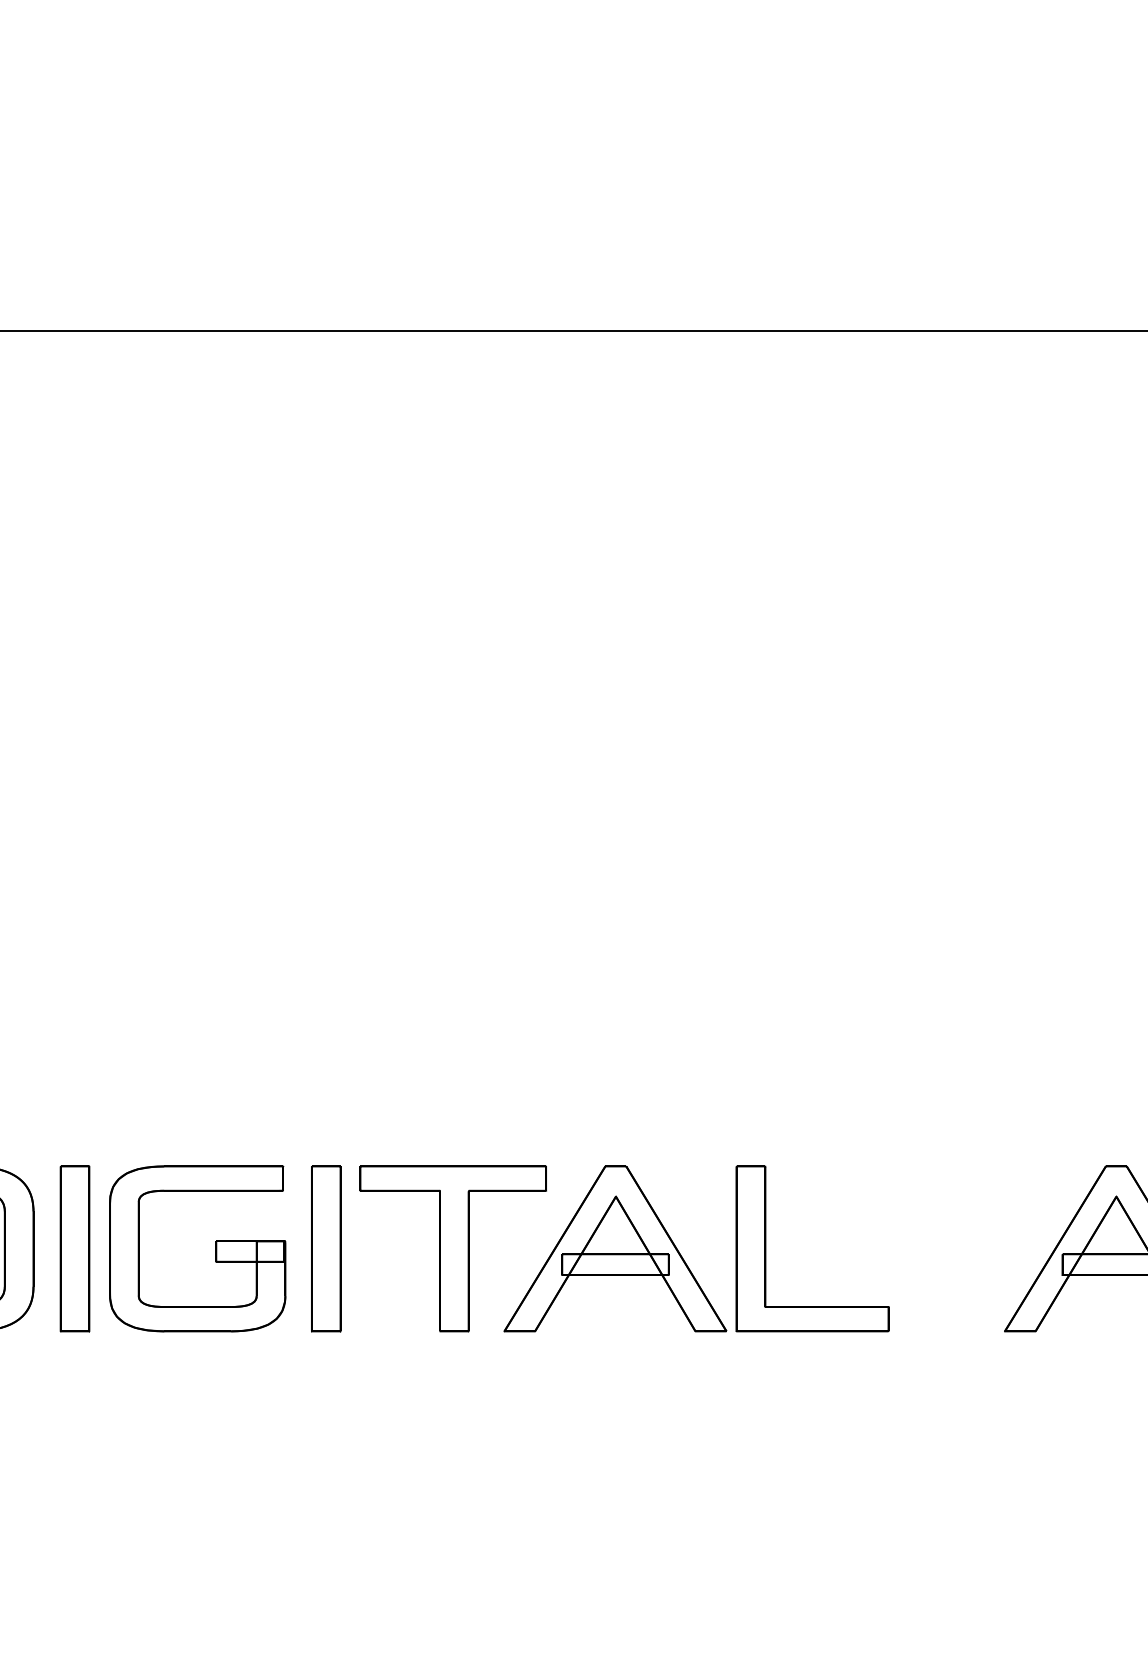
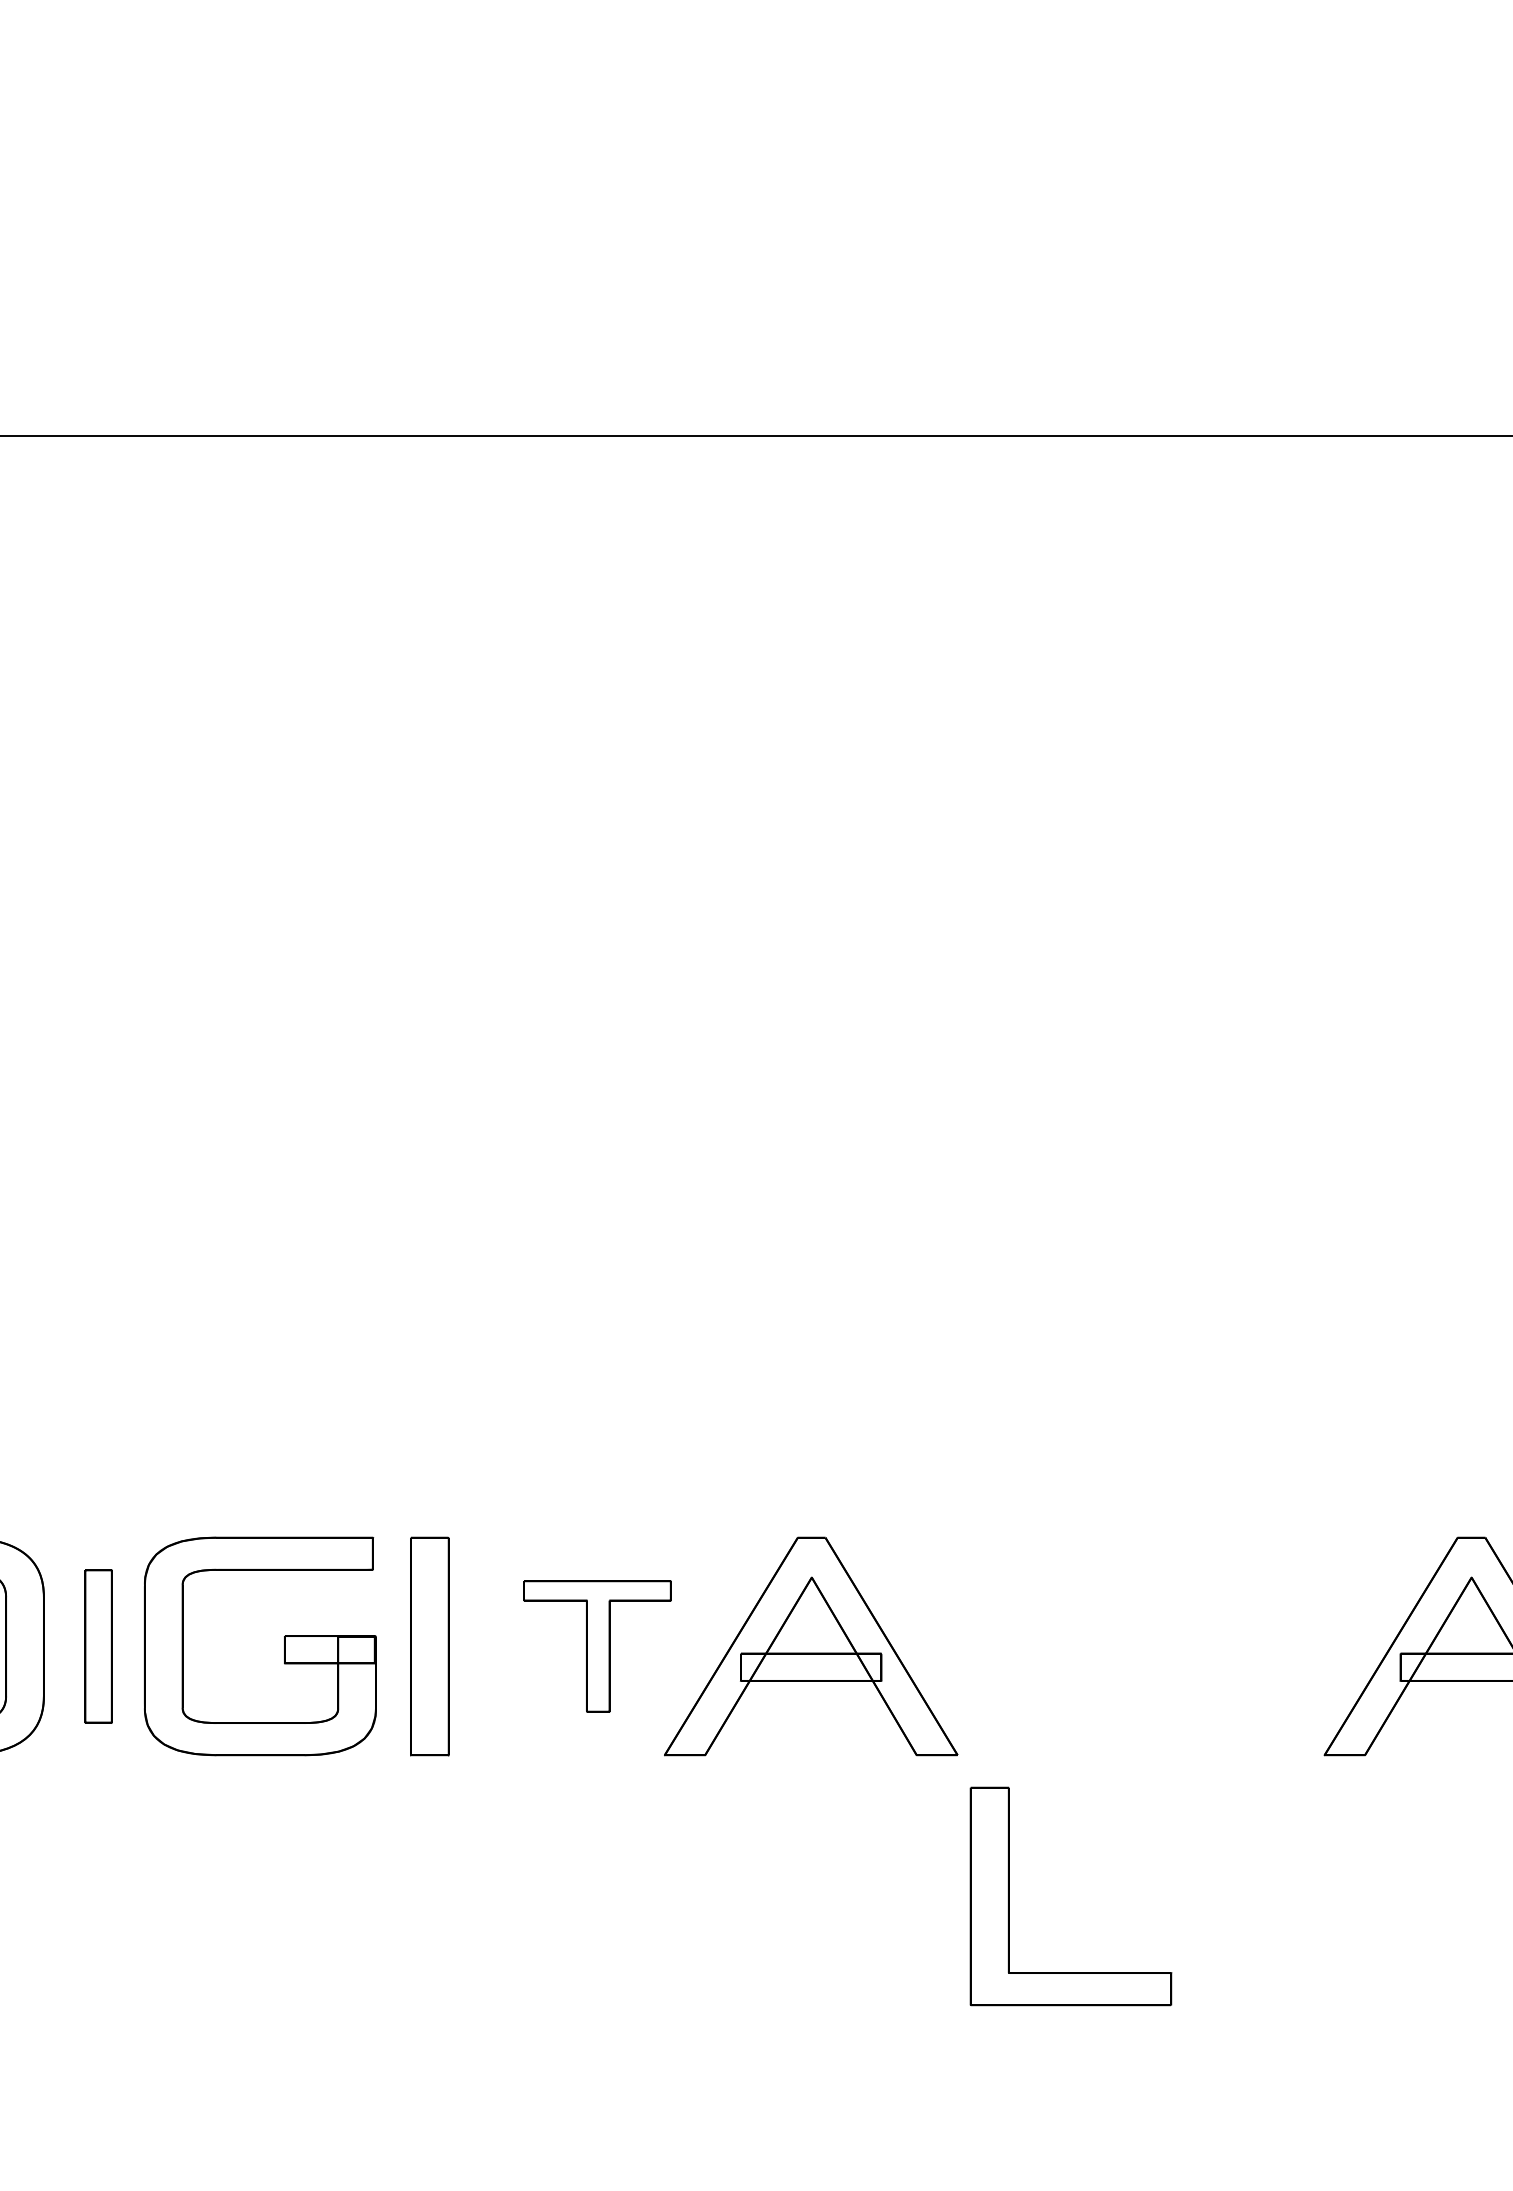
part: (74, 1248) -> (98, 1646), size x0.7
part: (453, 1248) -> (597, 1646), size x0.6
part: (765, 1248) -> (1009, 1896), moved

